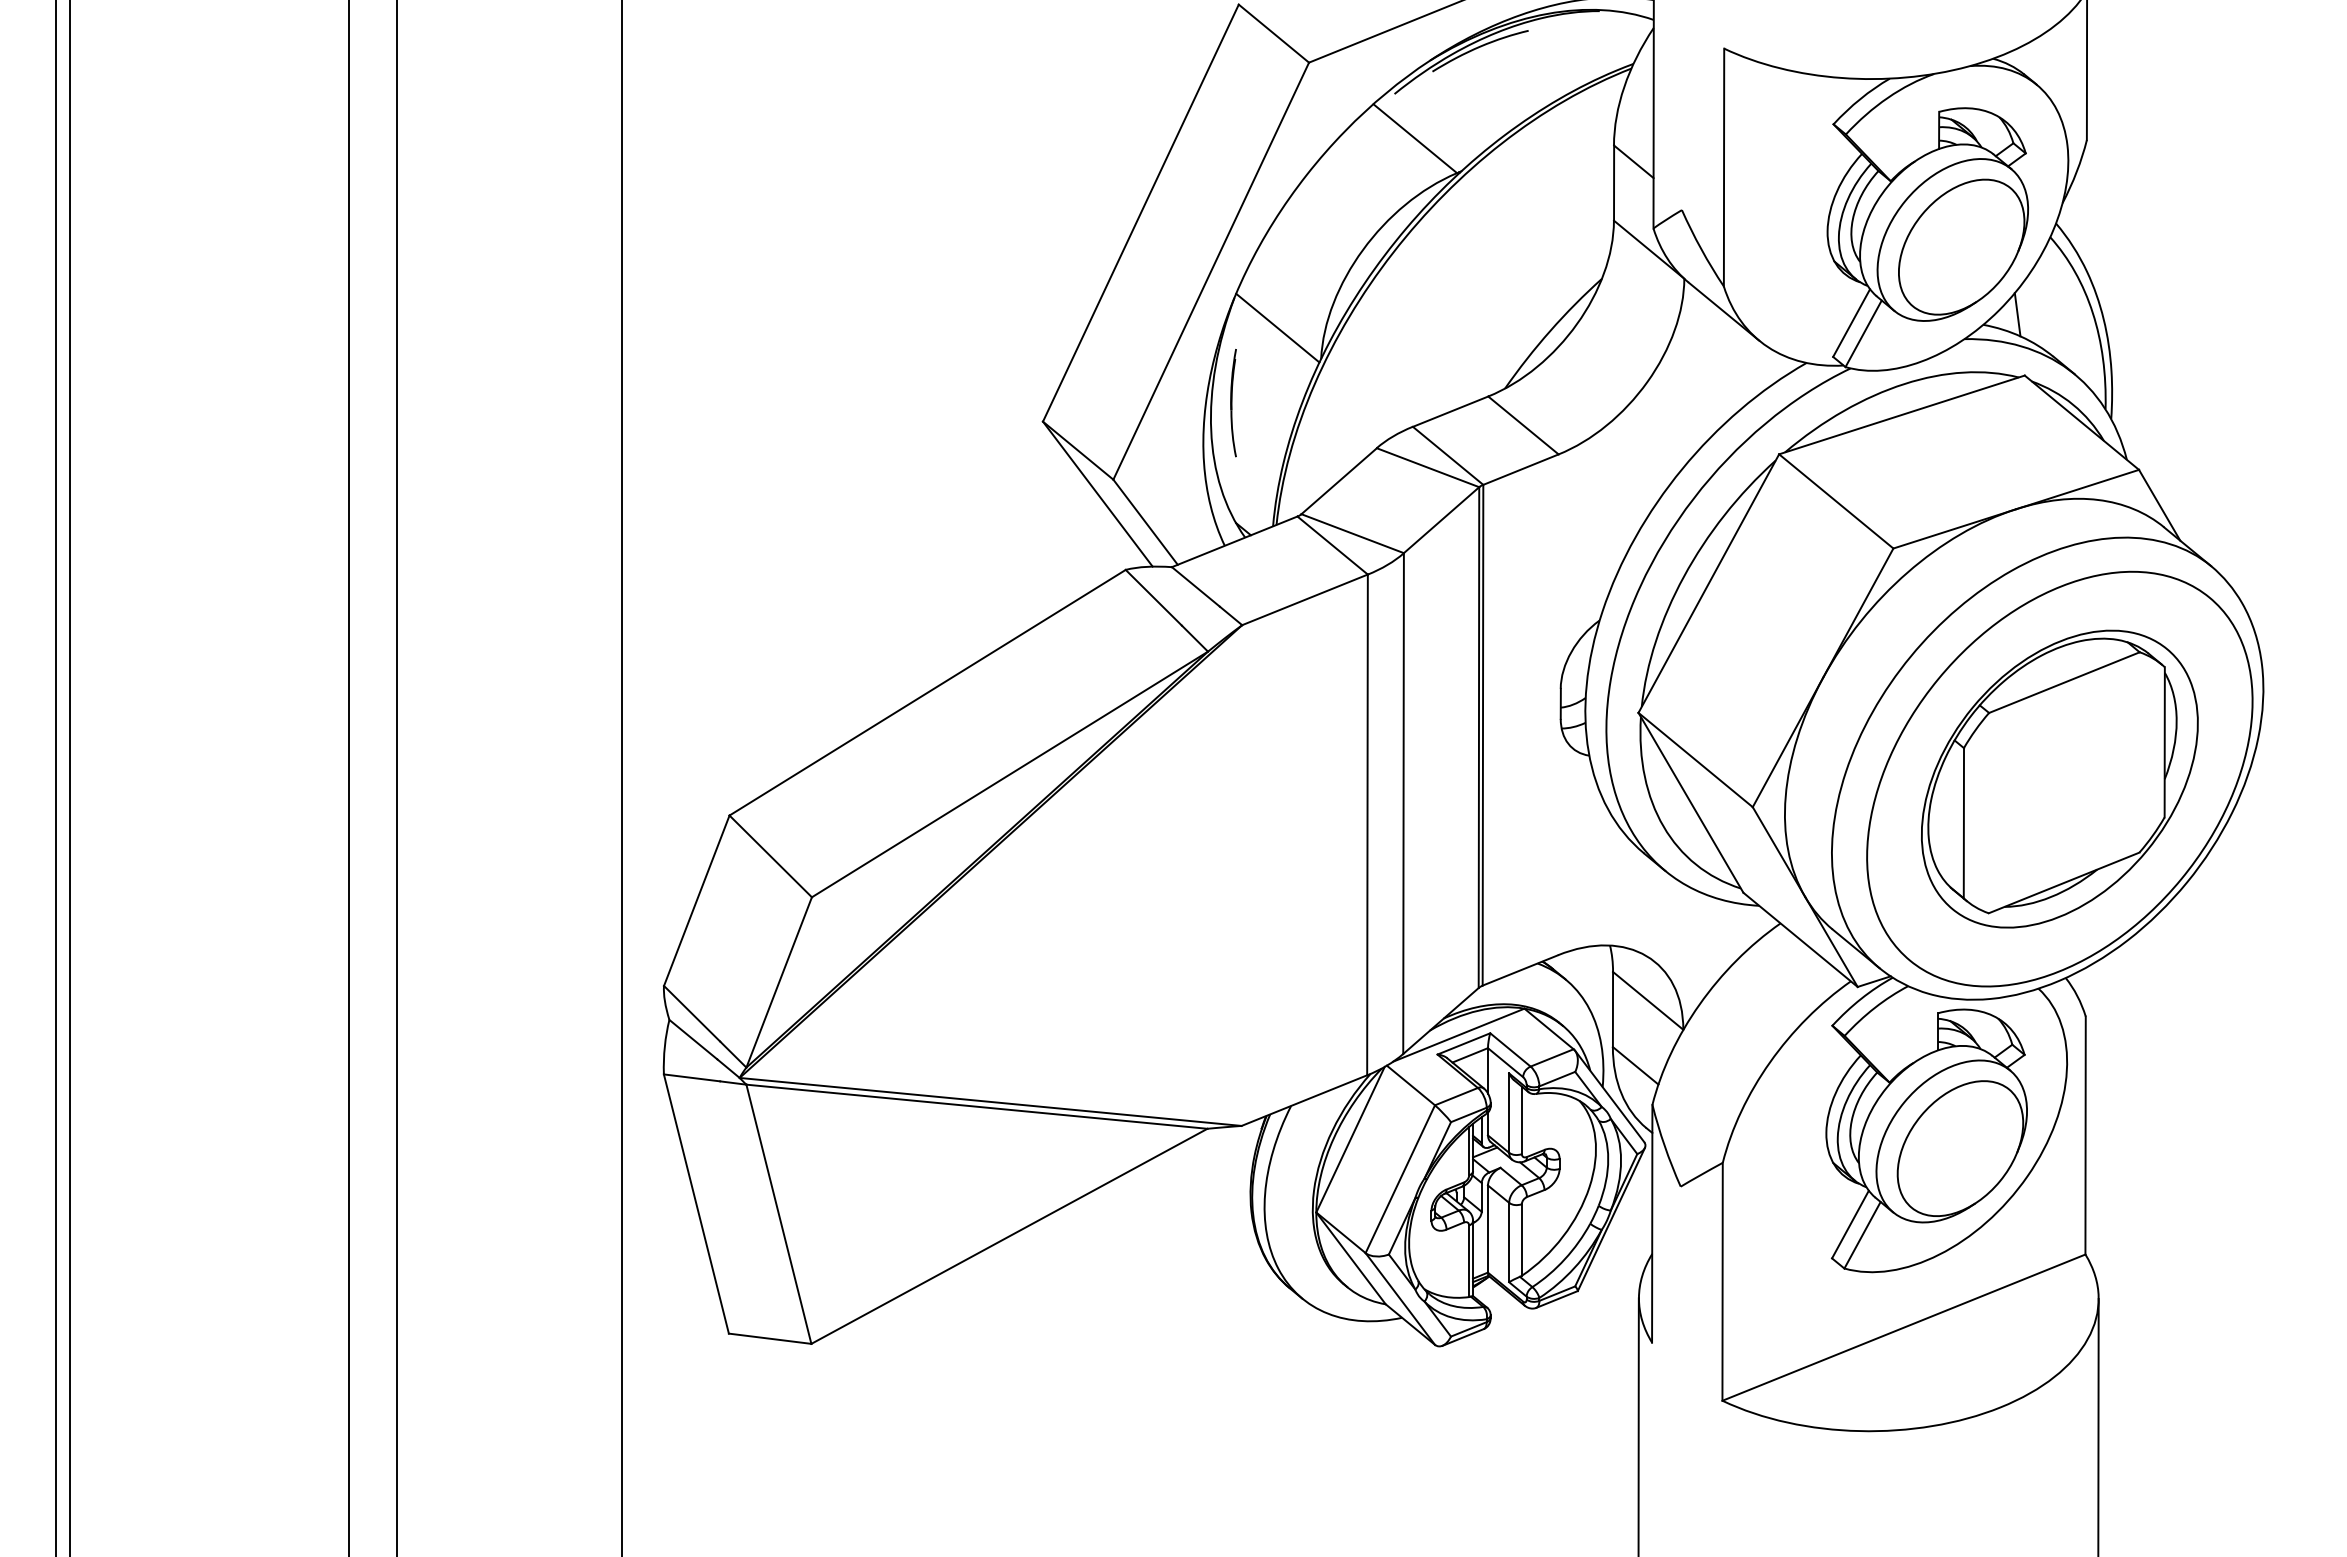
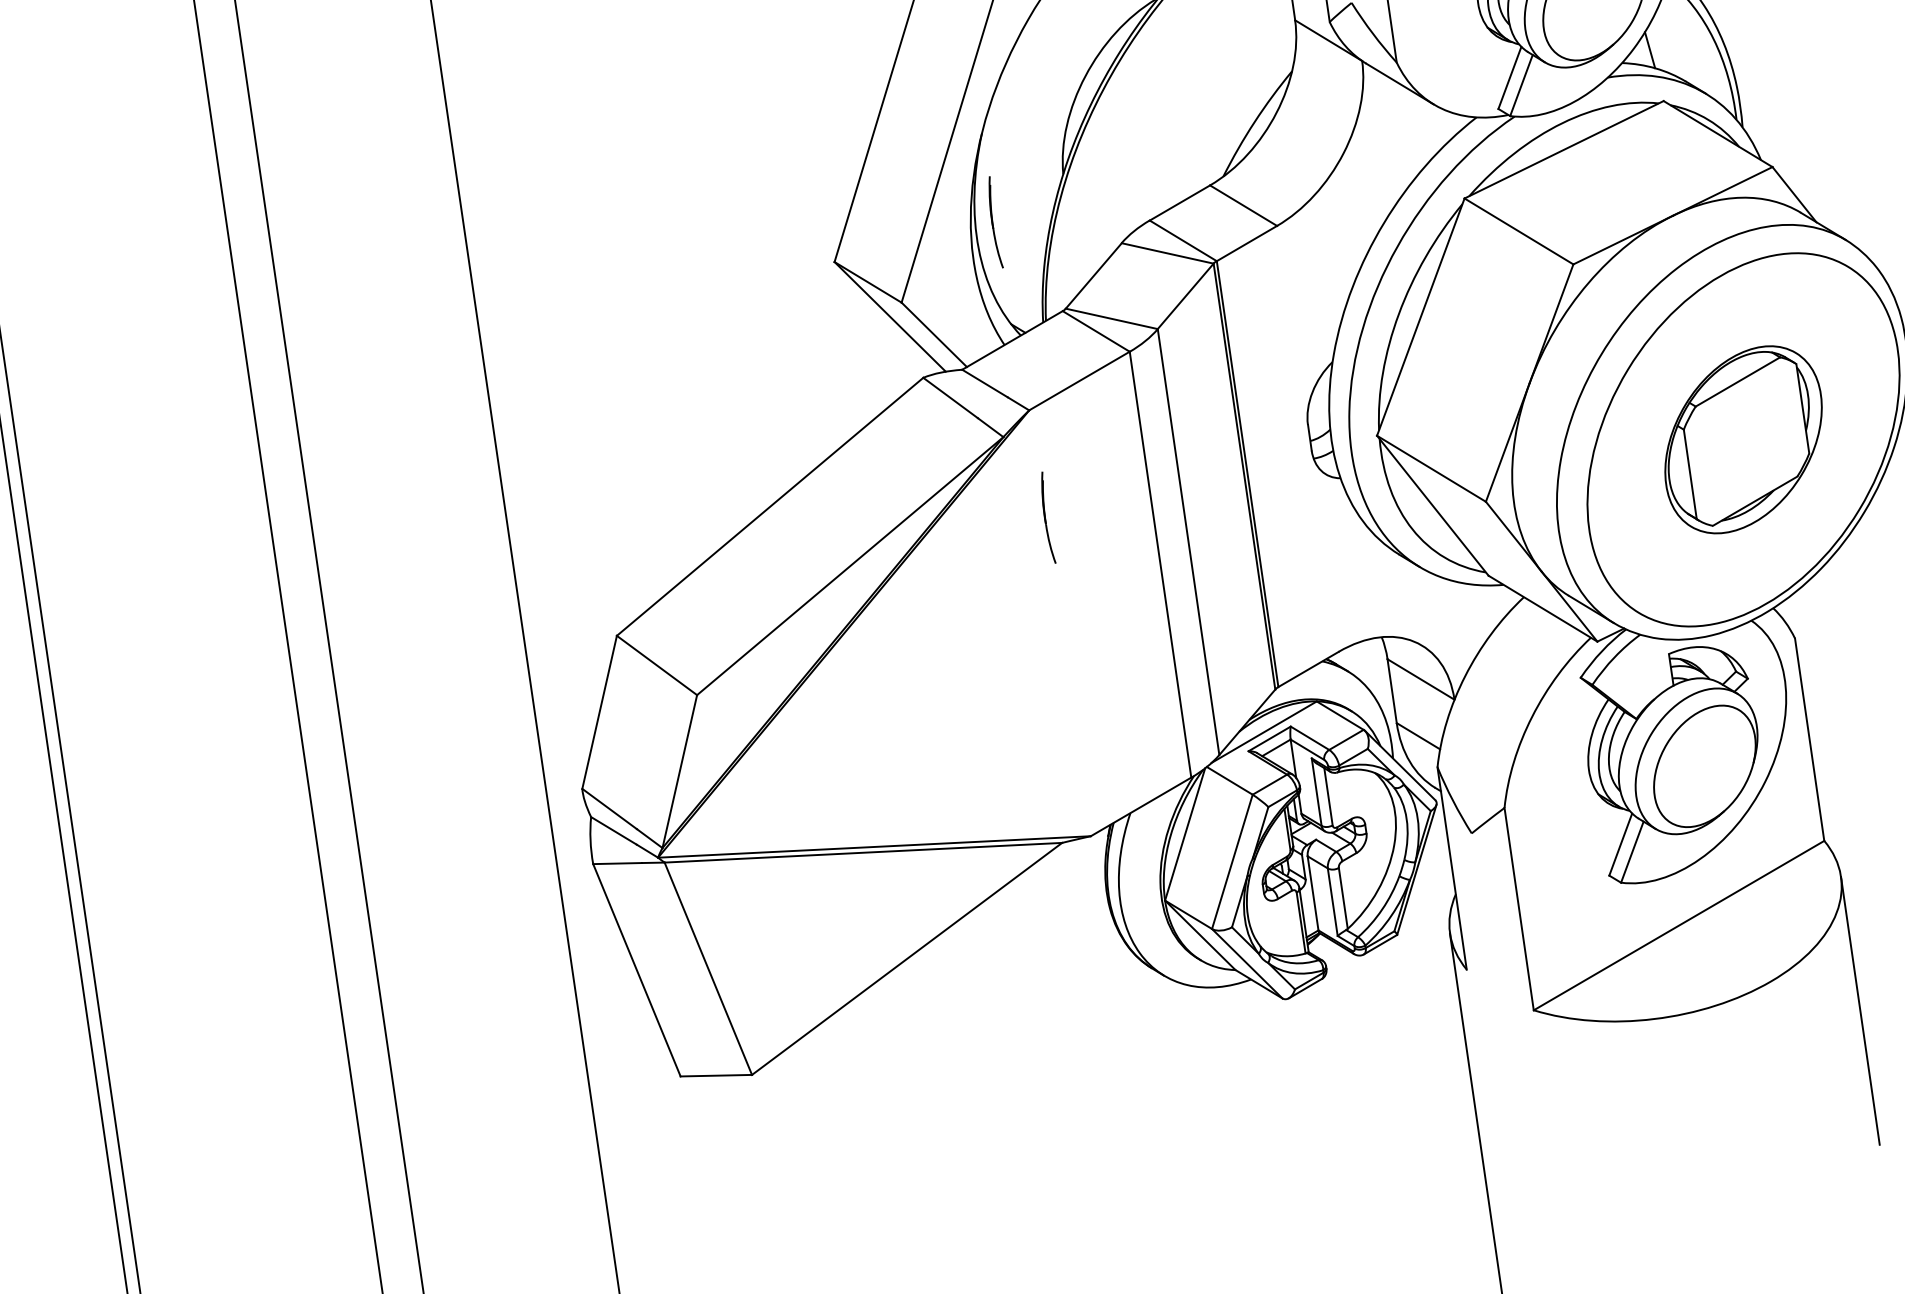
line: (1277, 327) -> (1022, 152), removed
part: (1244, 752) -> (1046, 518), added
part: (2059, 778) -> (1743, 439), size x0.7

